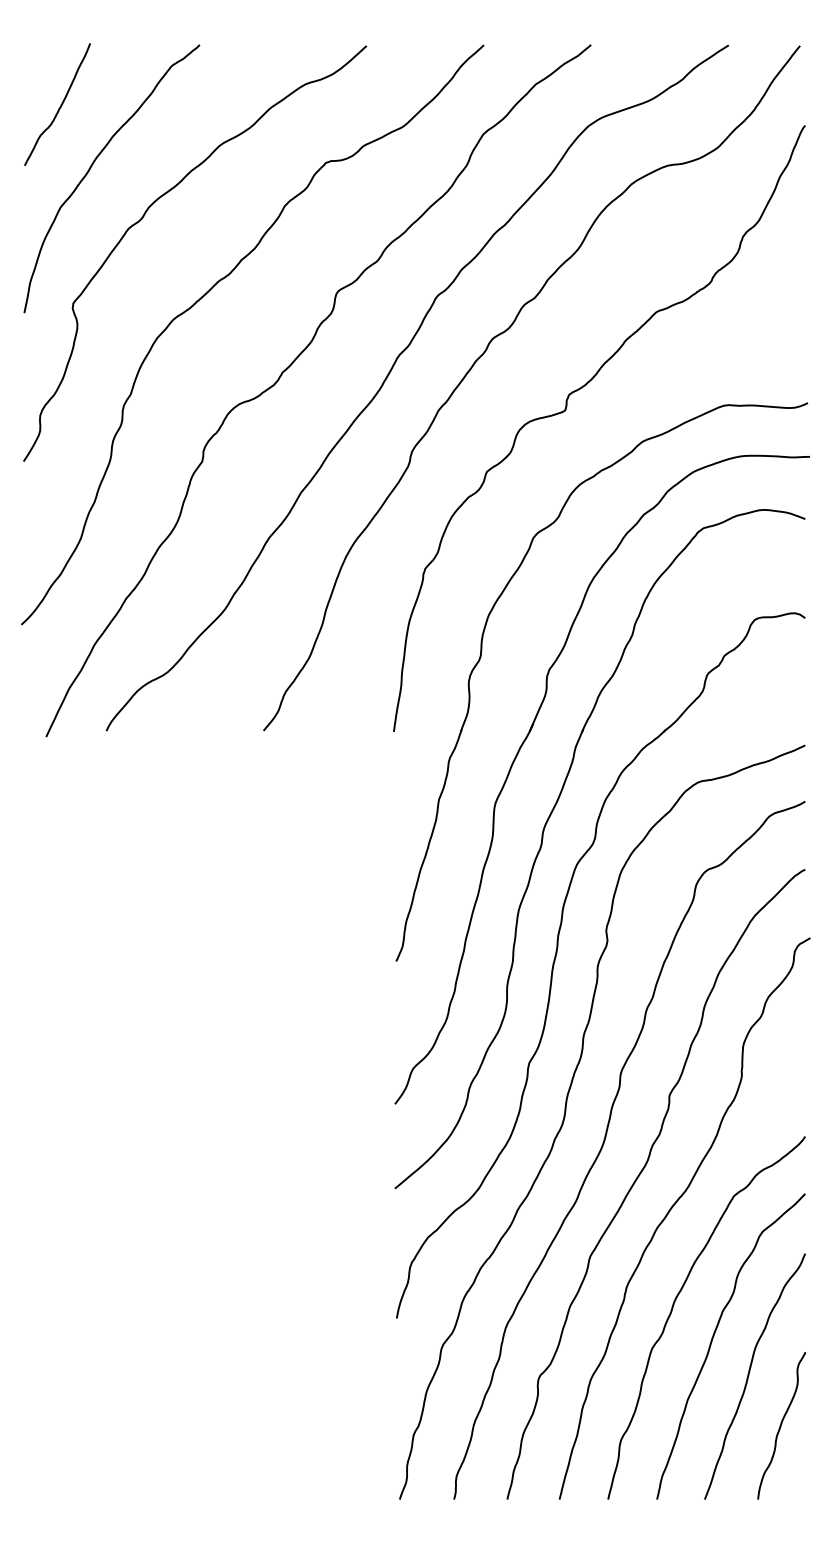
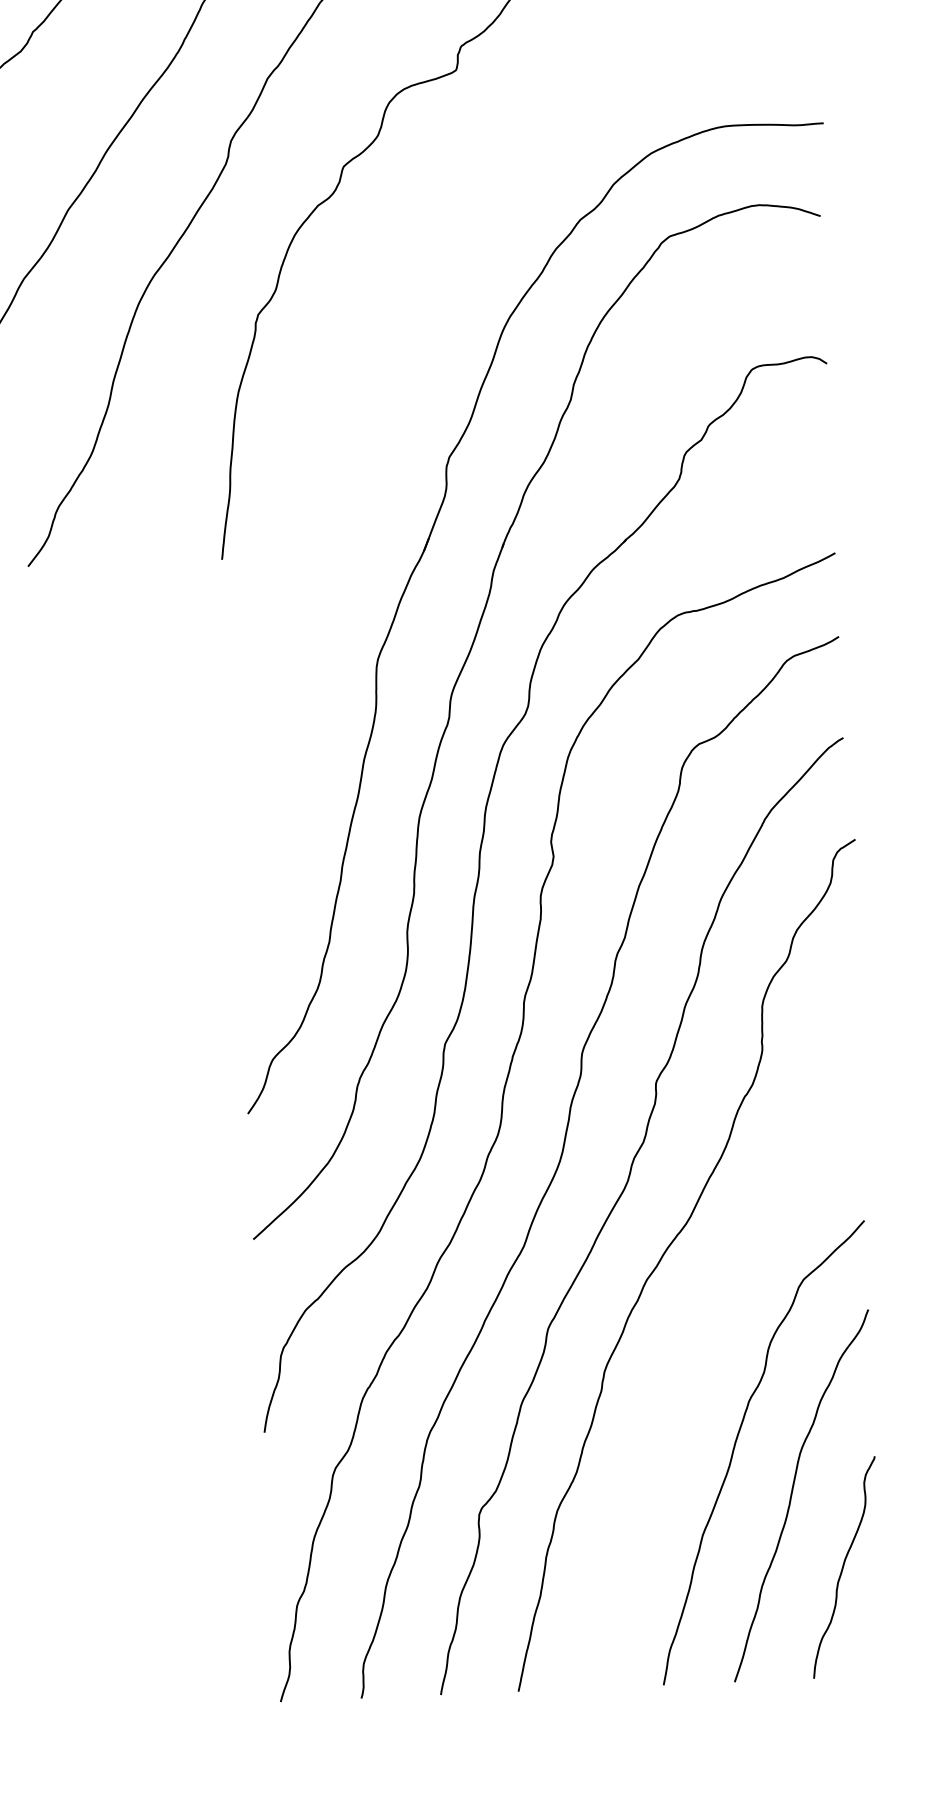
part: (481, 657) -> (347, 443), removed
curve: (674, 1305) -> (677, 1395), removed

